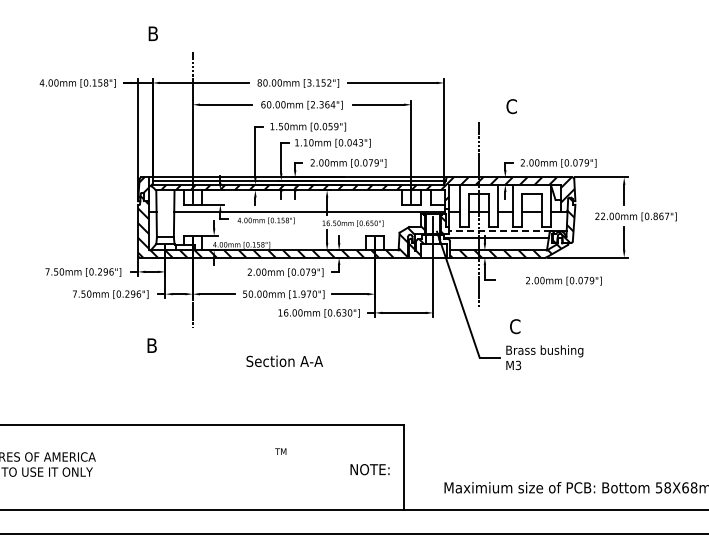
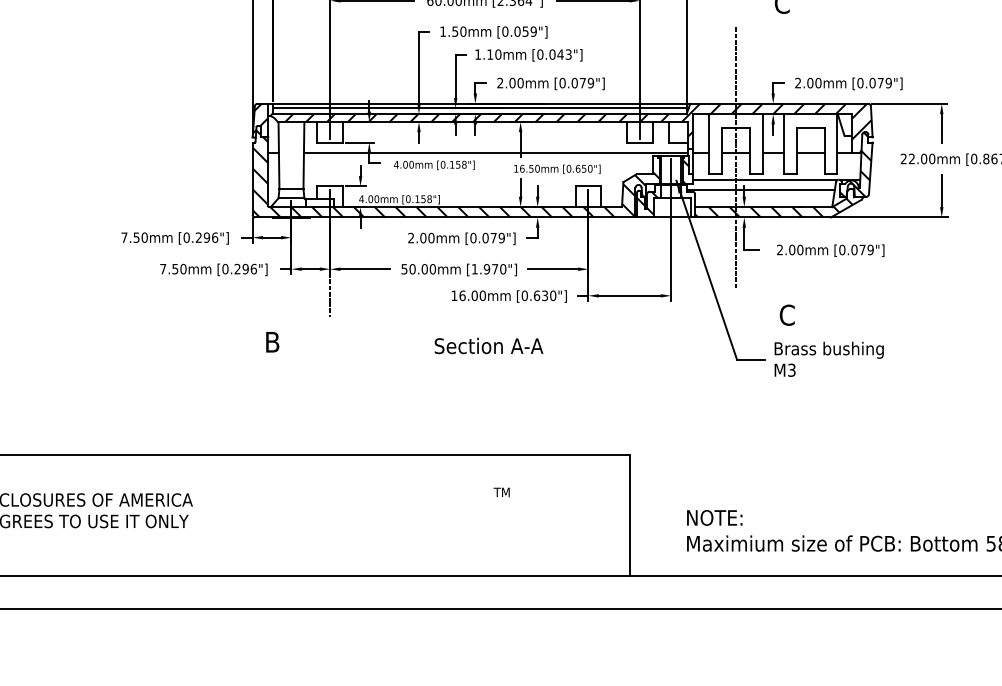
line: (499, 231) -> (764, 180), dashed -> solid
text: (563, 280) -> (830, 249), moved
text: (284, 360) -> (488, 344), moved
text: (280, 451) -> (501, 492), moved
text: (369, 469) -> (713, 517), moved

